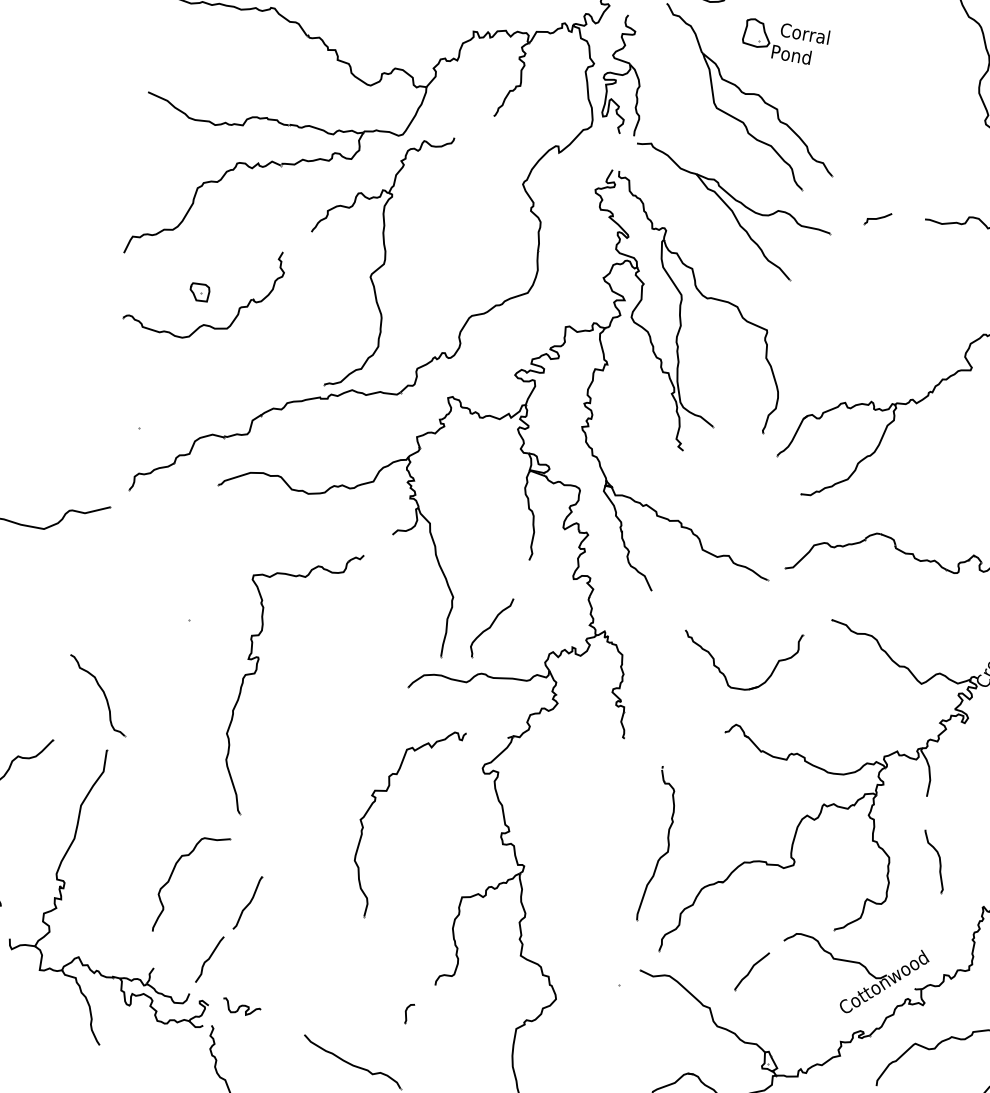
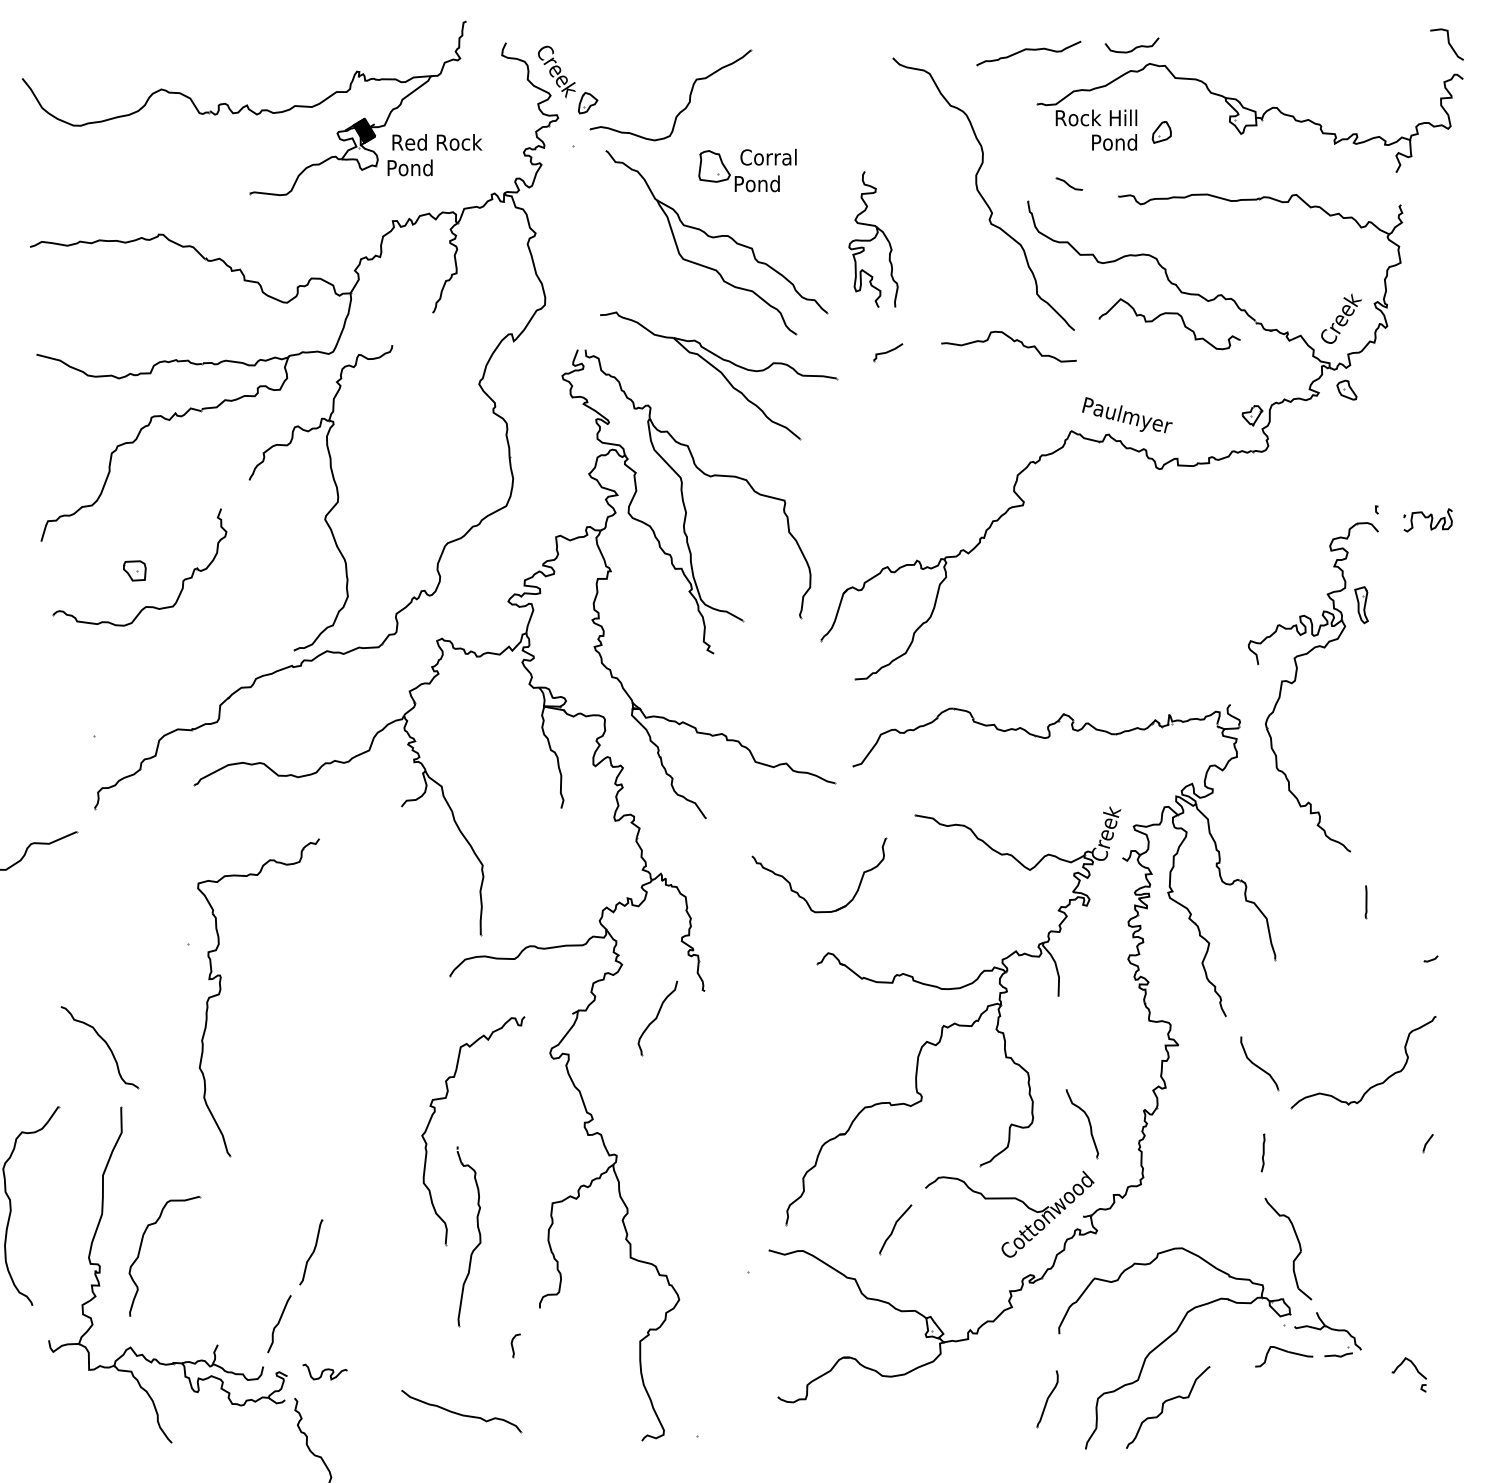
part: (625, 74) -> (873, 239), moved
part: (490, 627) -> (657, 1018), moved
part: (257, 670) -> (221, 990), moved
part: (667, 842) -> (478, 1232), moved
part: (939, 861) -> (1088, 1122), moved
part: (171, 877) -> (140, 1251), moved

